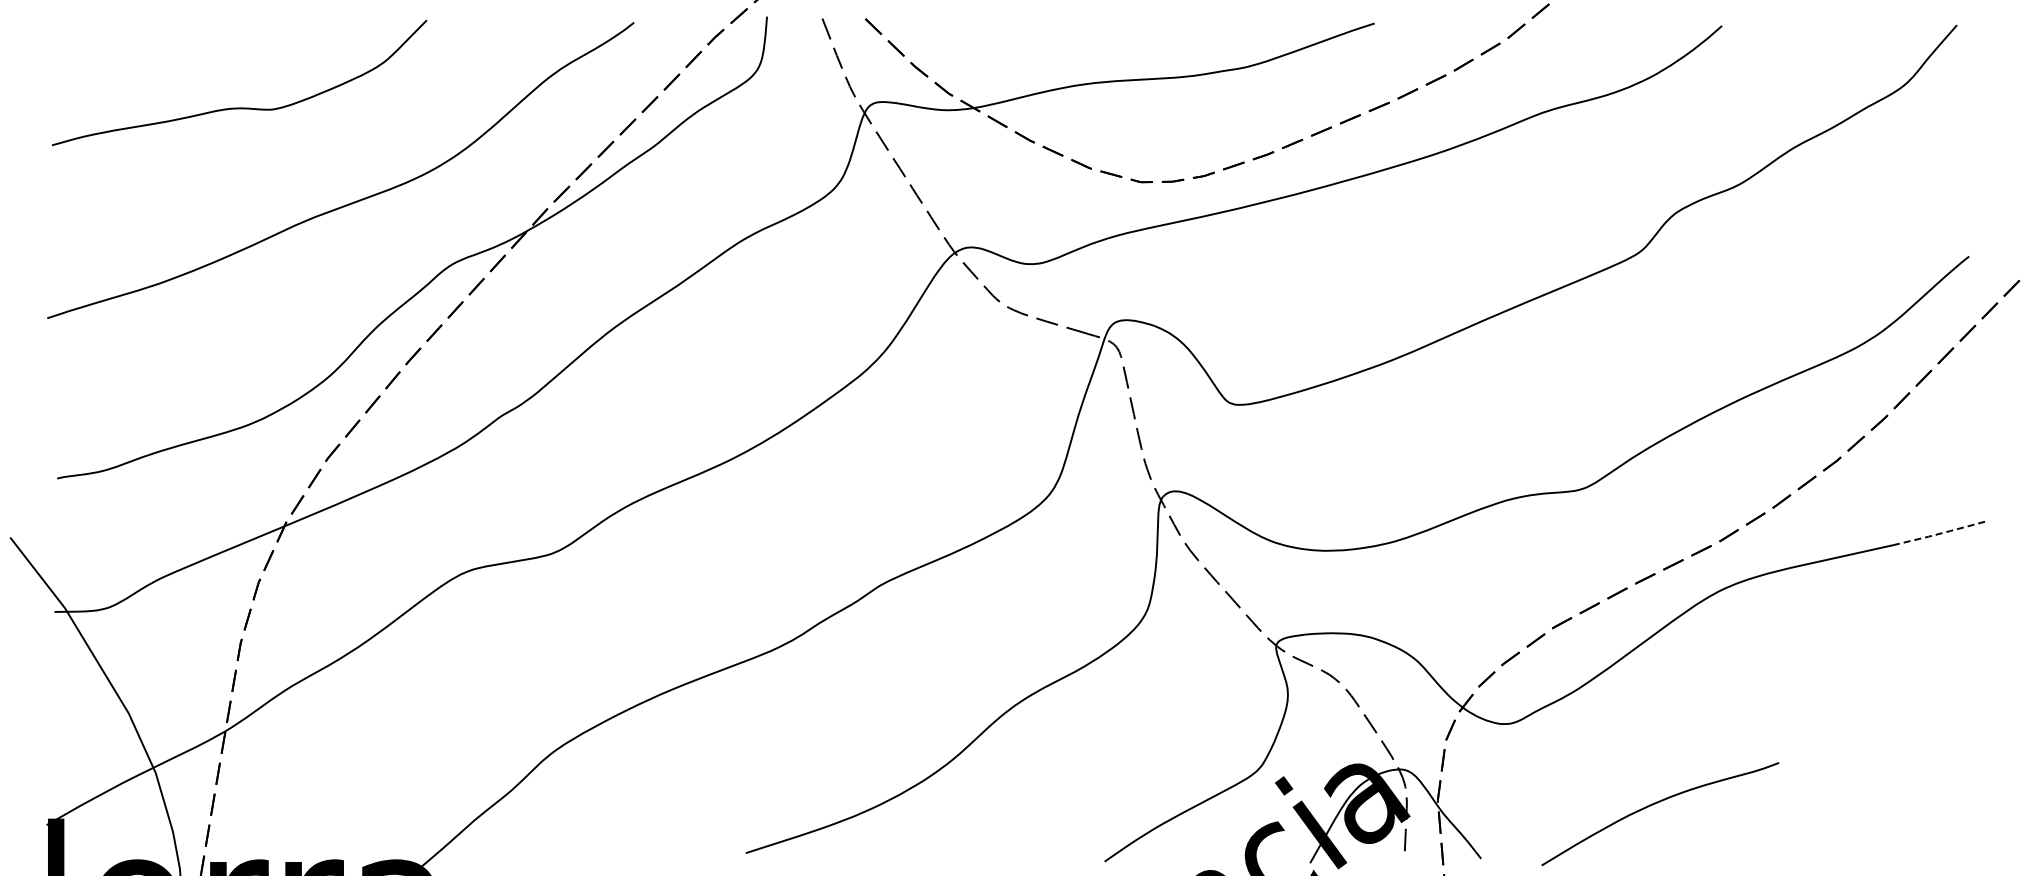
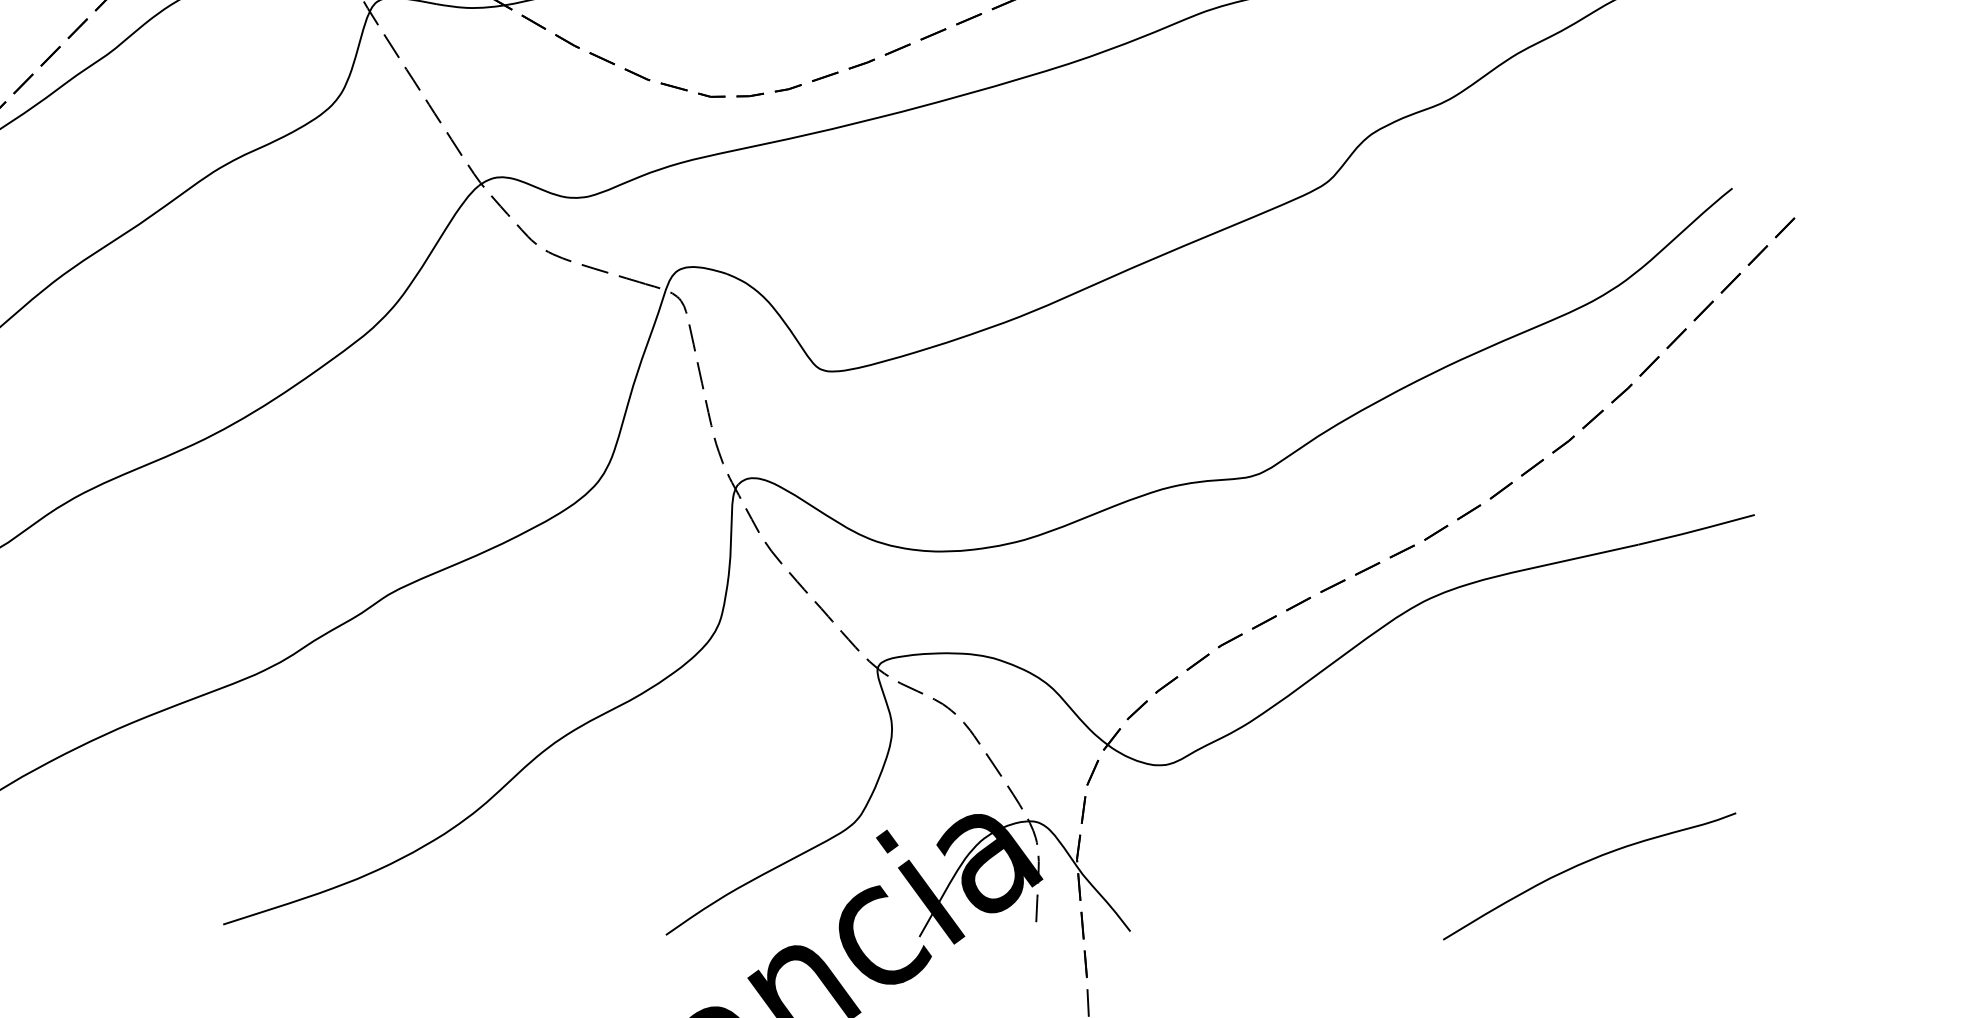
line: (1940, 533) -> (1697, 530), dashed -> solid
curve: (1655, 804) -> (1583, 864), moved

